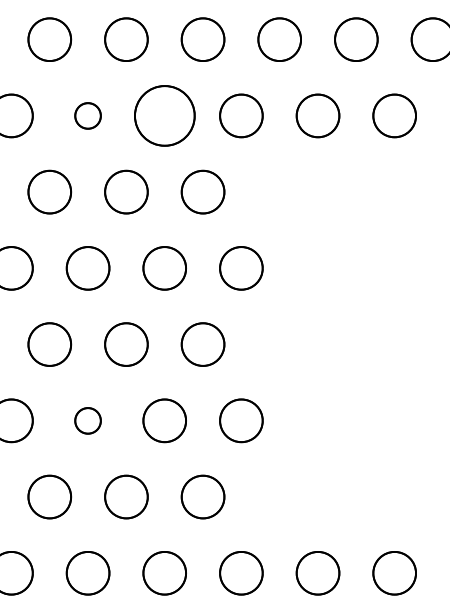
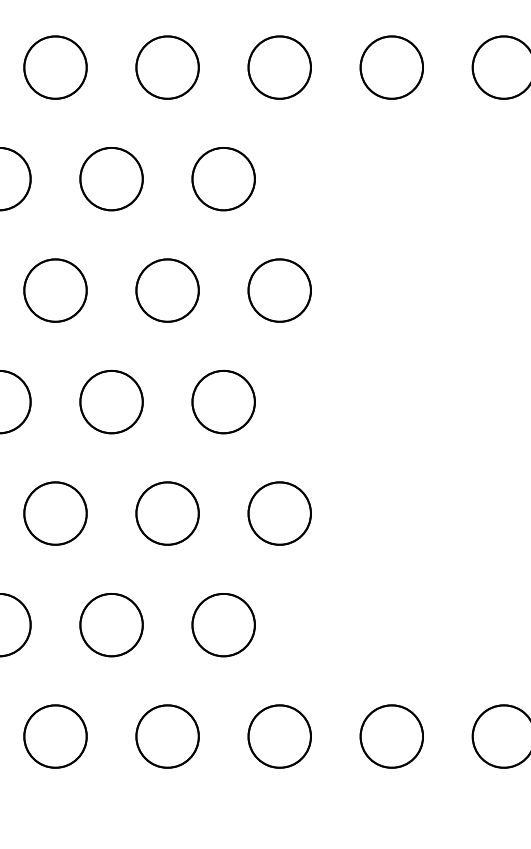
part: (87, 115) -> (54, 66), size x1.67
part: (164, 115) -> (167, 66), size x0.71
part: (87, 420) -> (54, 513), size x1.67

